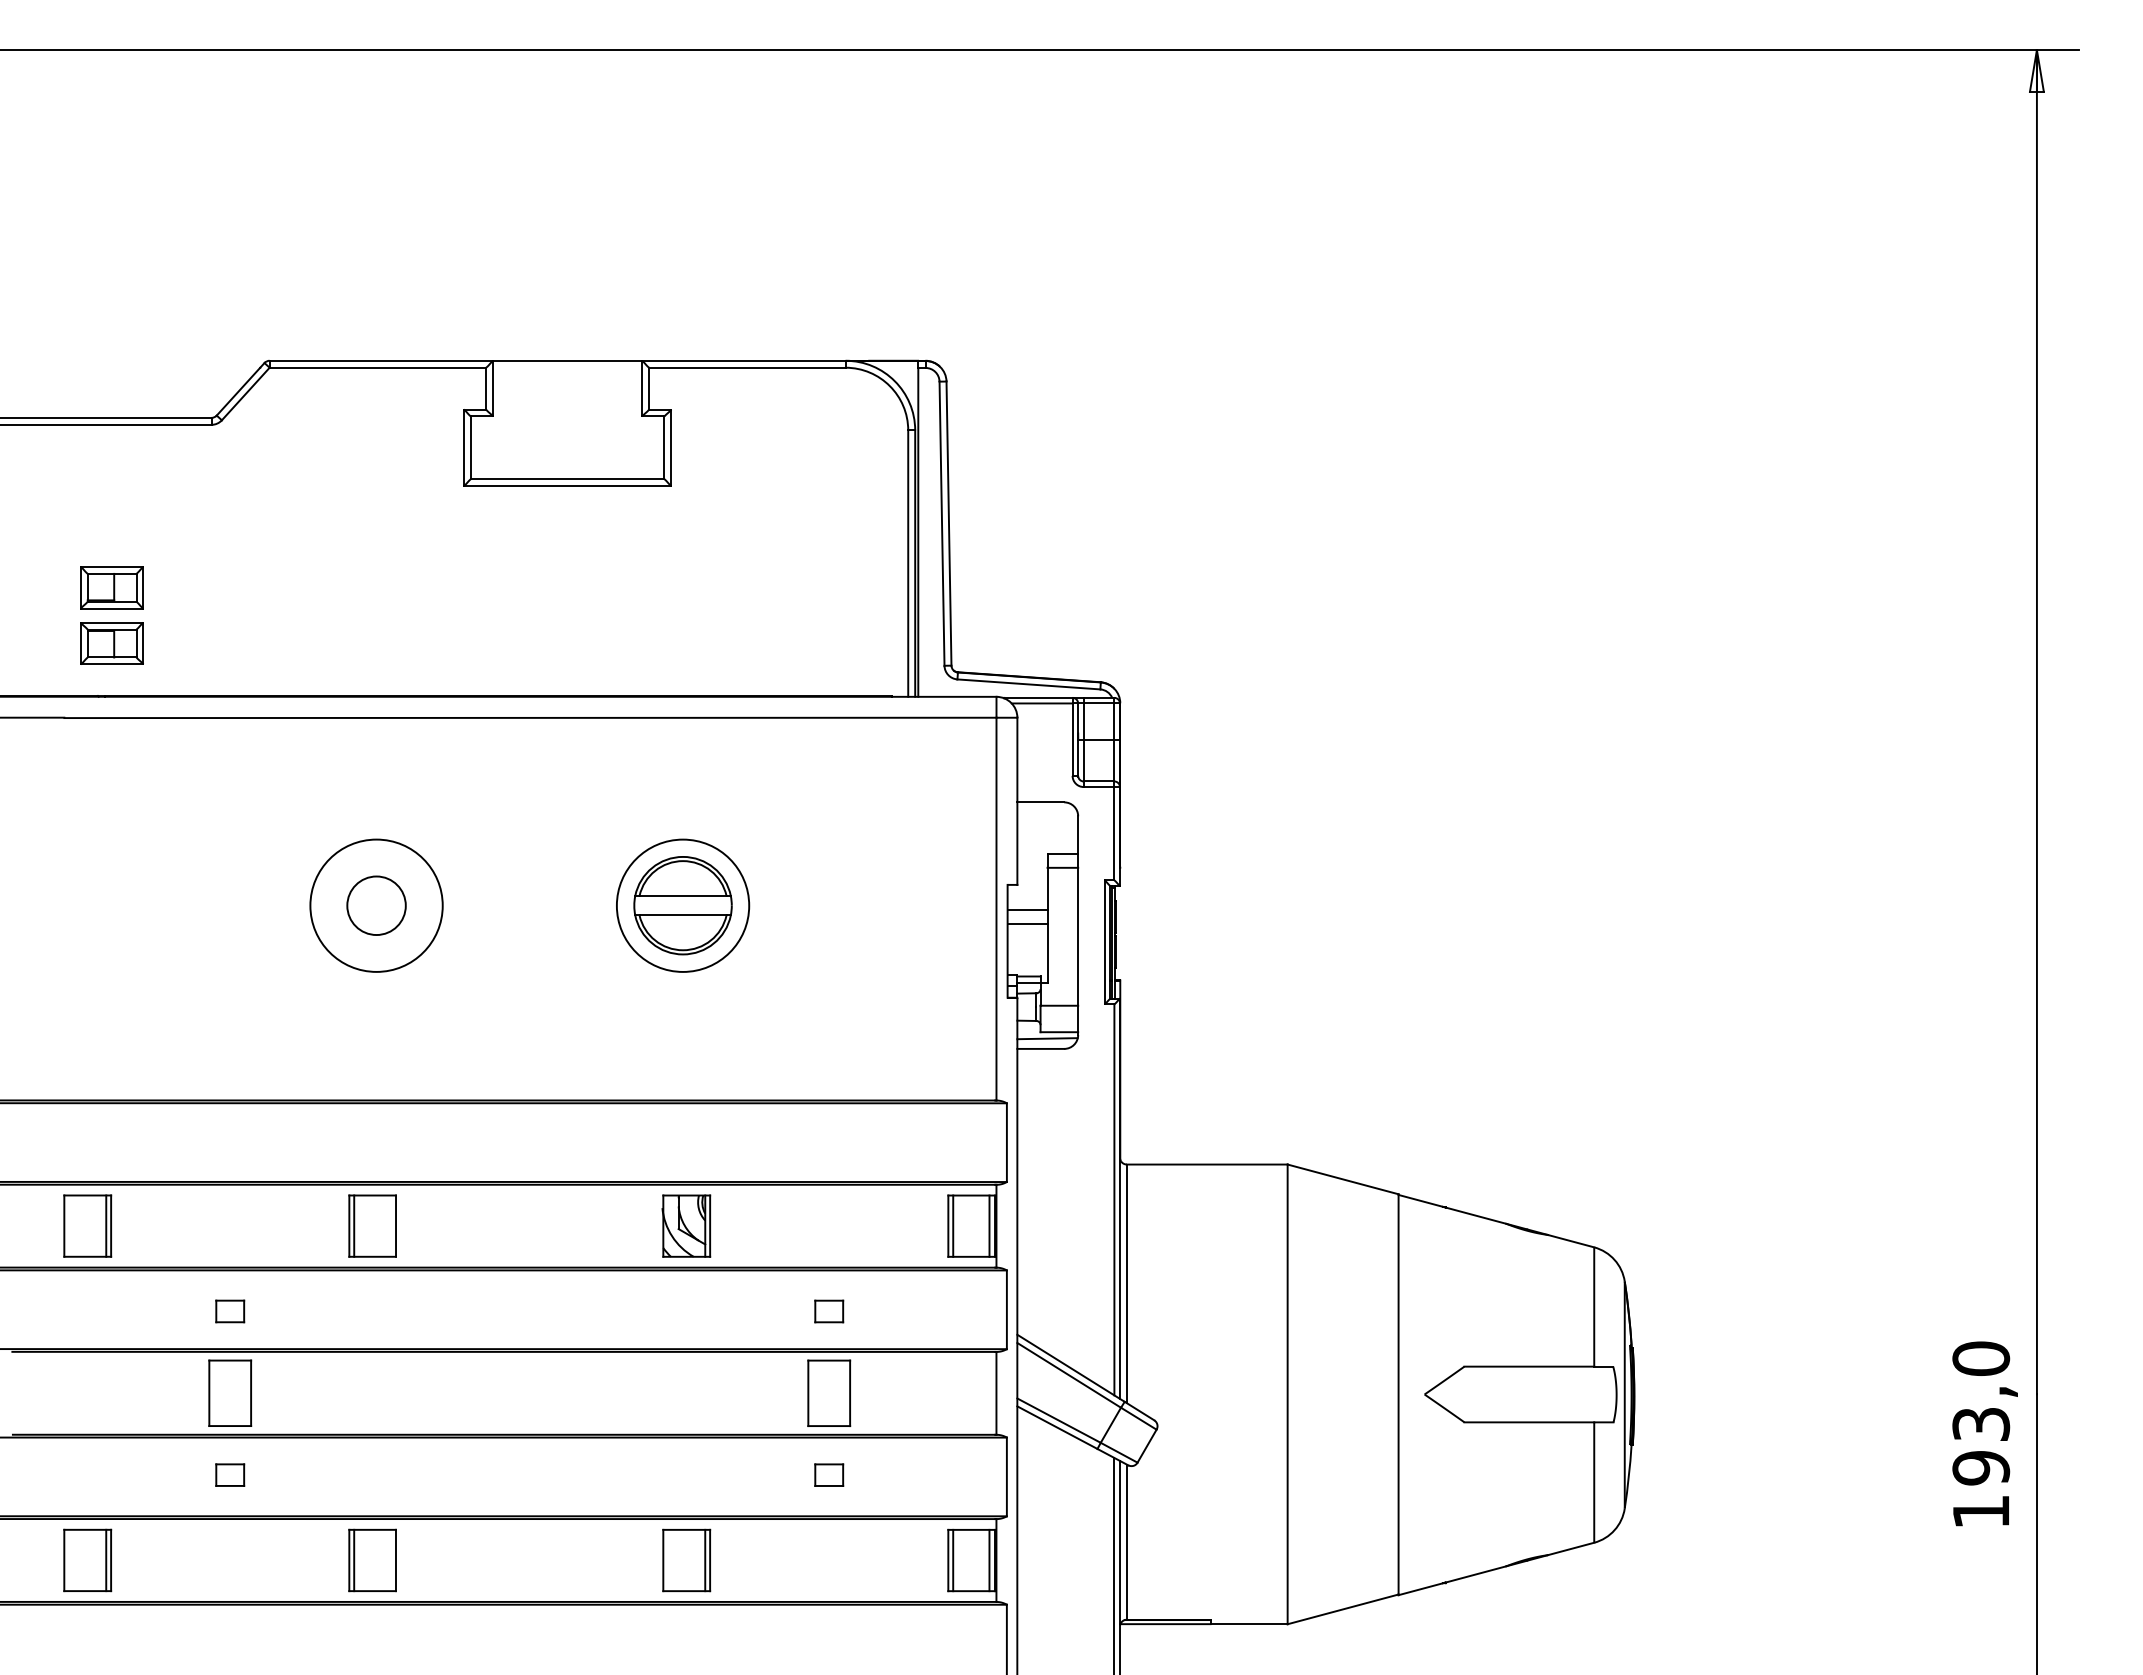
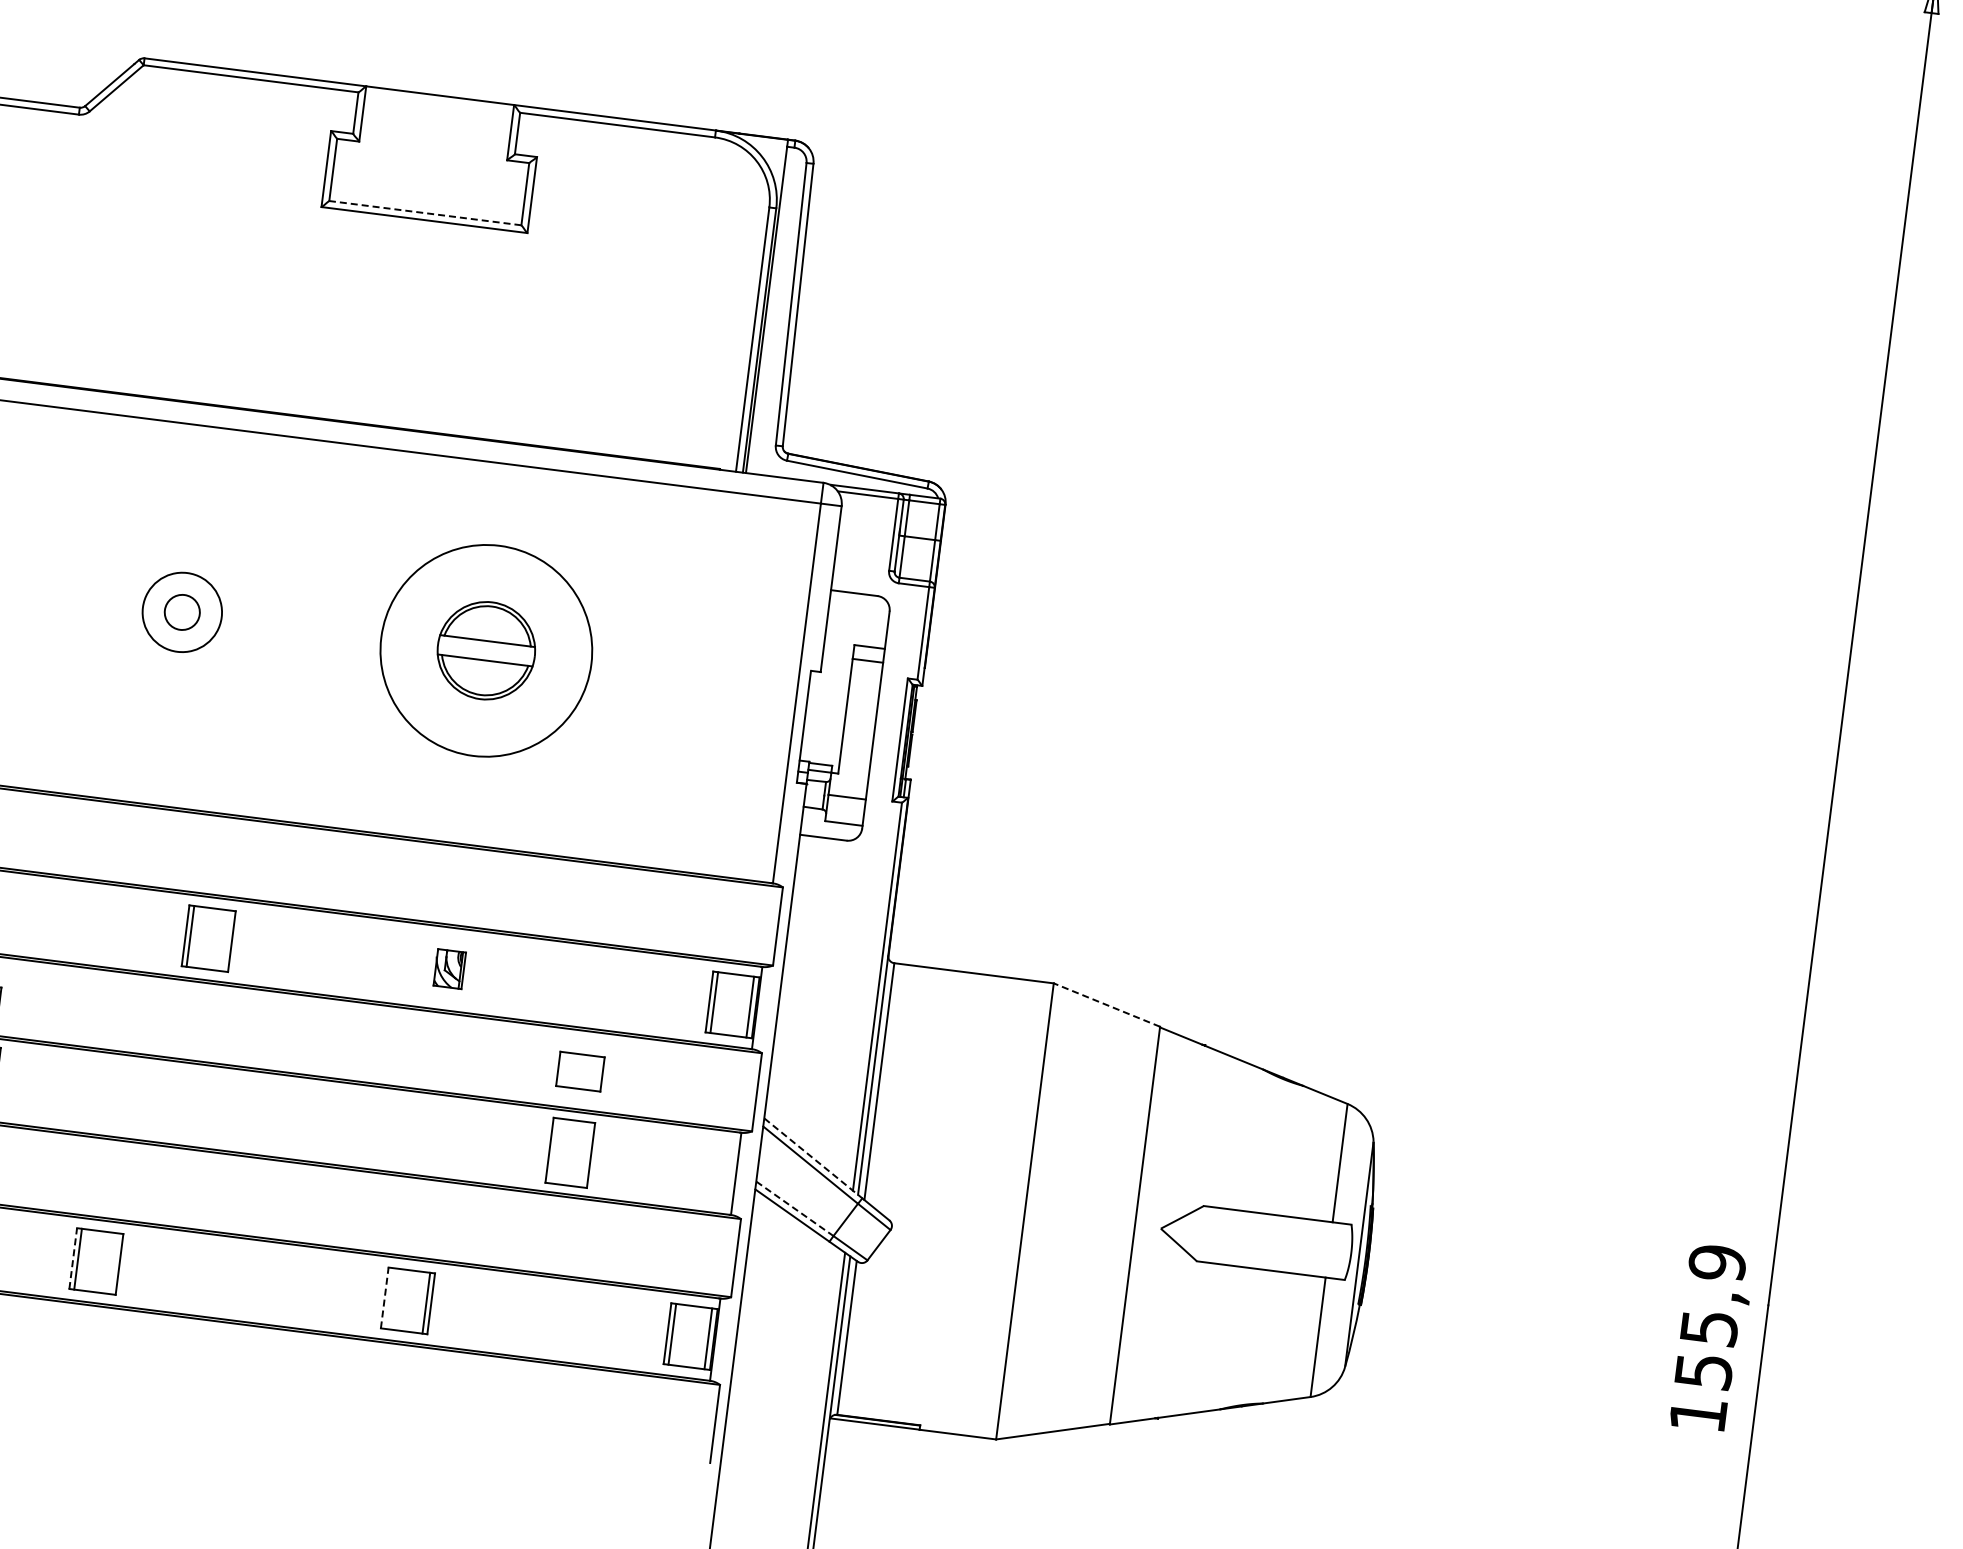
line: (567, 479) -> (425, 213), solid -> dashed
circle: (376, 905) -> (182, 612), size x0.6
circle: (376, 905) -> (182, 612), size x0.6
circle: (682, 905) -> (485, 650), size x1.6
line: (1027, 909) -> (827, 697), removed
line: (1027, 923) -> (825, 711), removed
line: (1047, 1038) -> (831, 828), removed
line: (1342, 1179) -> (1106, 1005), solid -> dashed
part: (372, 1225) -> (208, 938), moved
part: (686, 1225) -> (449, 968), size x0.6
part: (829, 1311) -> (580, 1071), size x1.6
line: (1071, 1368) -> (813, 1158), solid -> dashed
text: (1981, 1413) -> (1710, 1317), 193,0 -> 155,9
line: (1059, 1420) -> (795, 1208), solid -> dashed
part: (829, 1474) -> (560, 1233), removed
line: (349, 1560) -> (73, 1258), solid -> dashed
line: (663, 1560) -> (384, 1297), solid -> dashed

